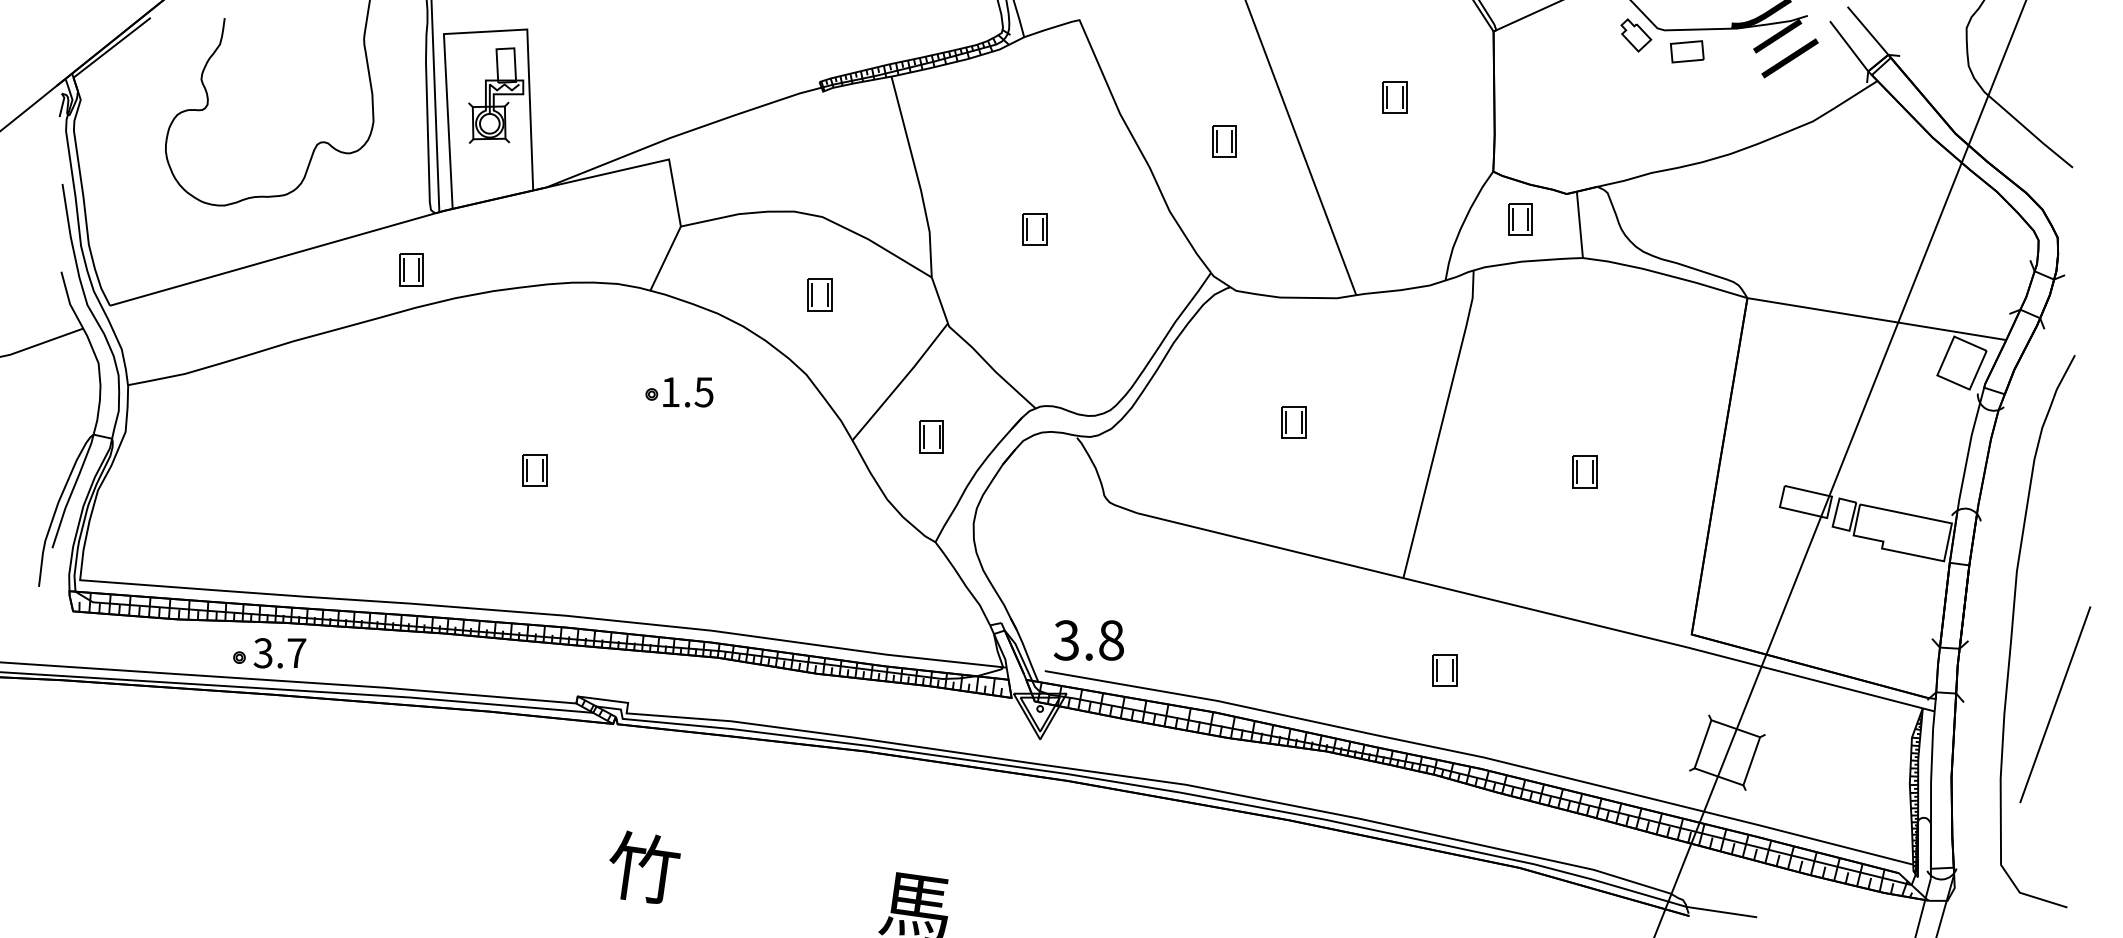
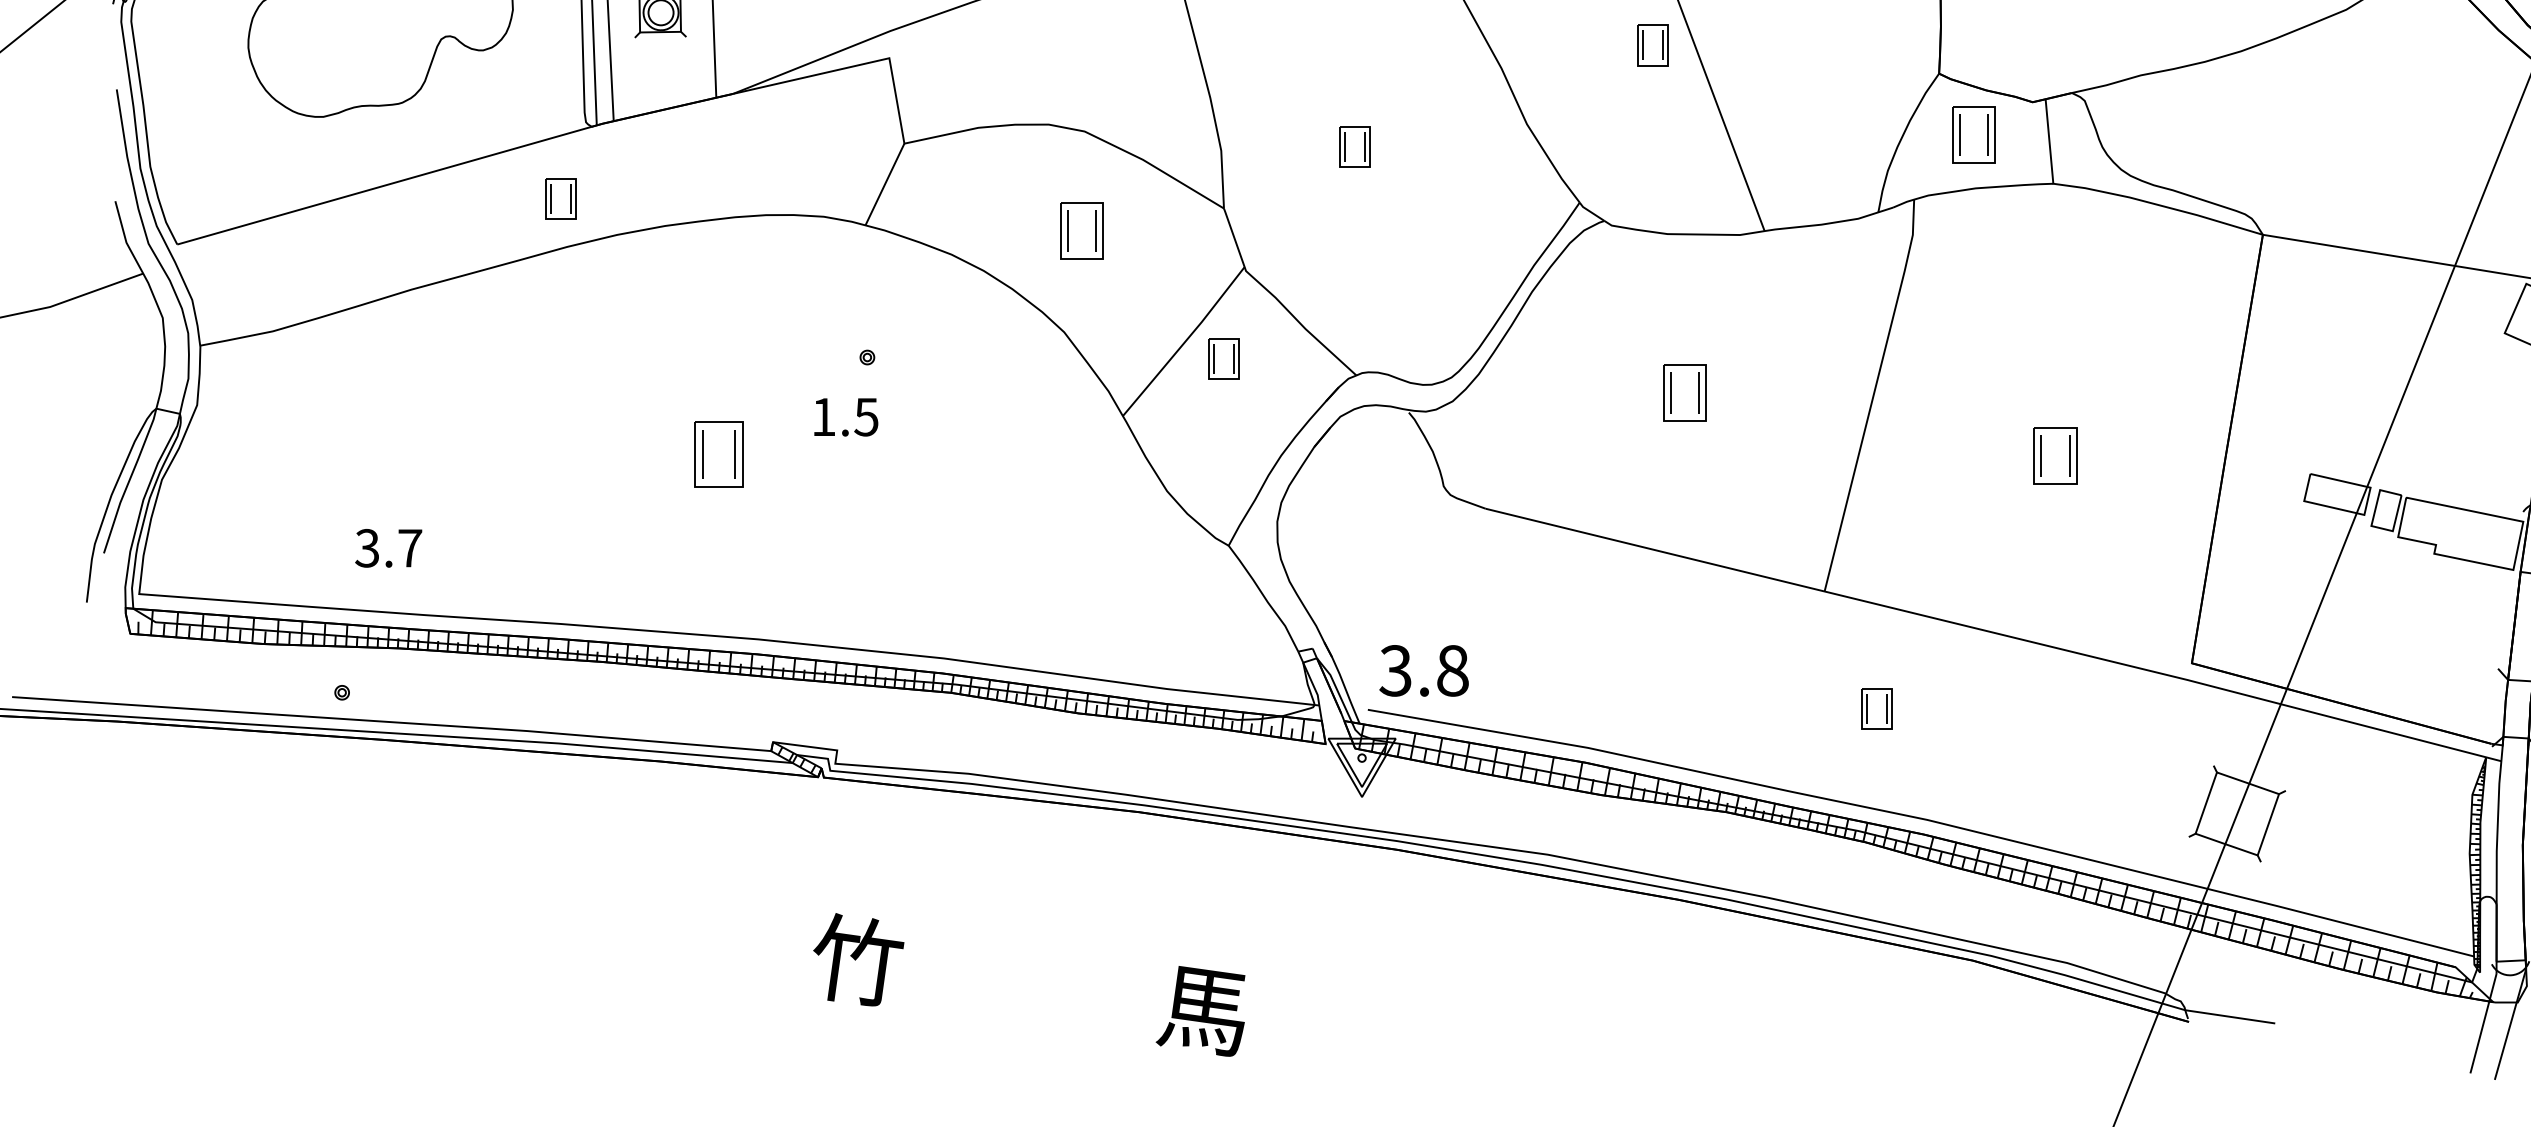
part: (1224, 141) -> (1652, 45), moved
part: (1520, 219) -> (1973, 134), size x1.4
part: (819, 294) -> (1080, 230), size x1.4
text: (688, 392) -> (846, 417), moved
part: (1293, 422) -> (1684, 393), size x1.4
part: (931, 436) -> (1223, 358), moved
part: (534, 470) -> (717, 454), size x1.6
part: (1584, 471) -> (2055, 455), size x1.4
text: (279, 653) -> (388, 548), moved

